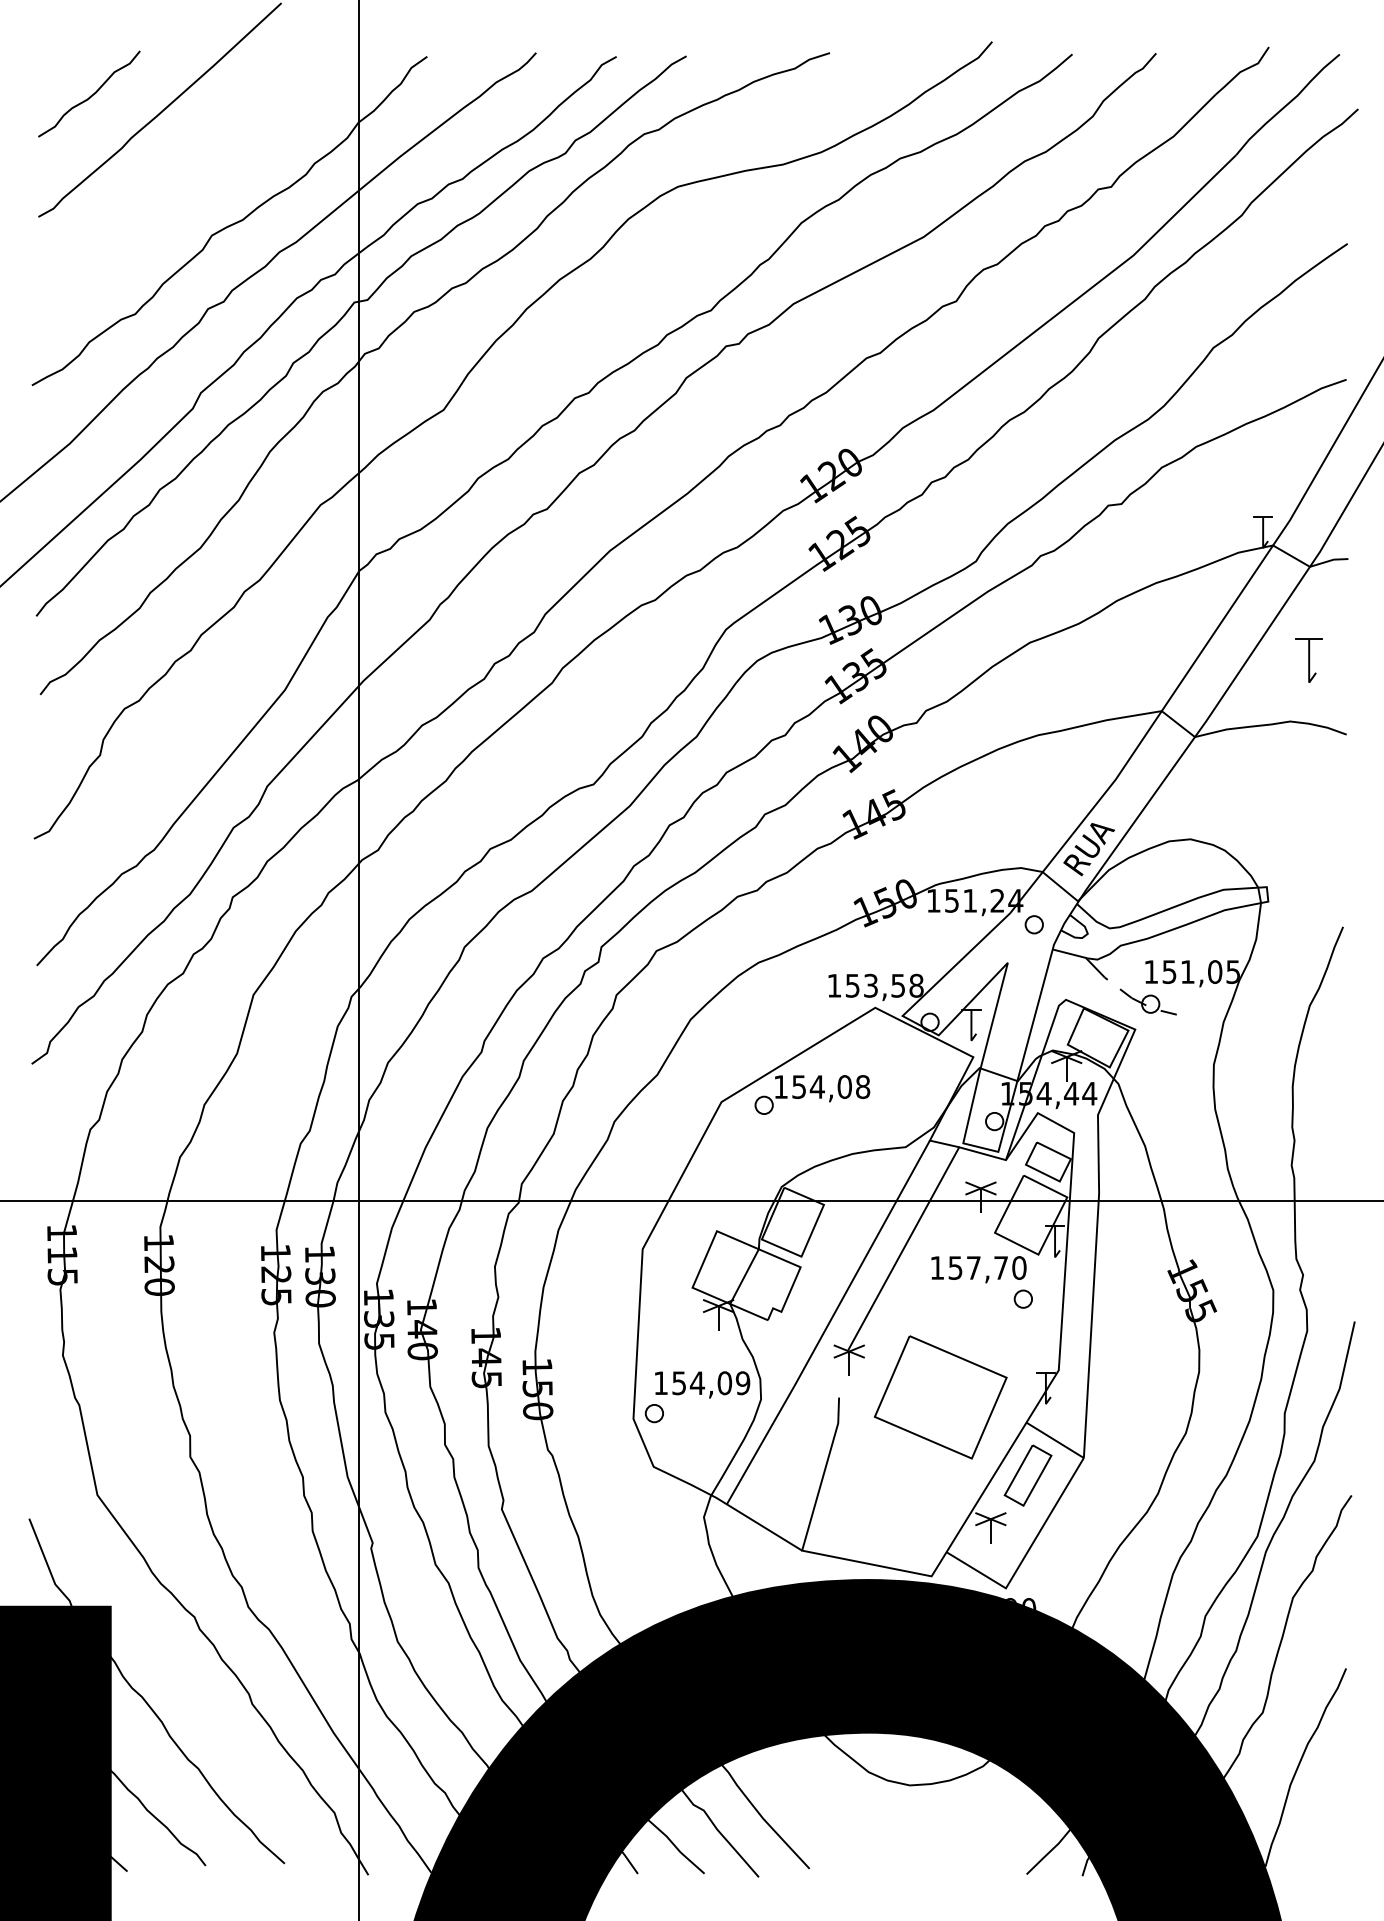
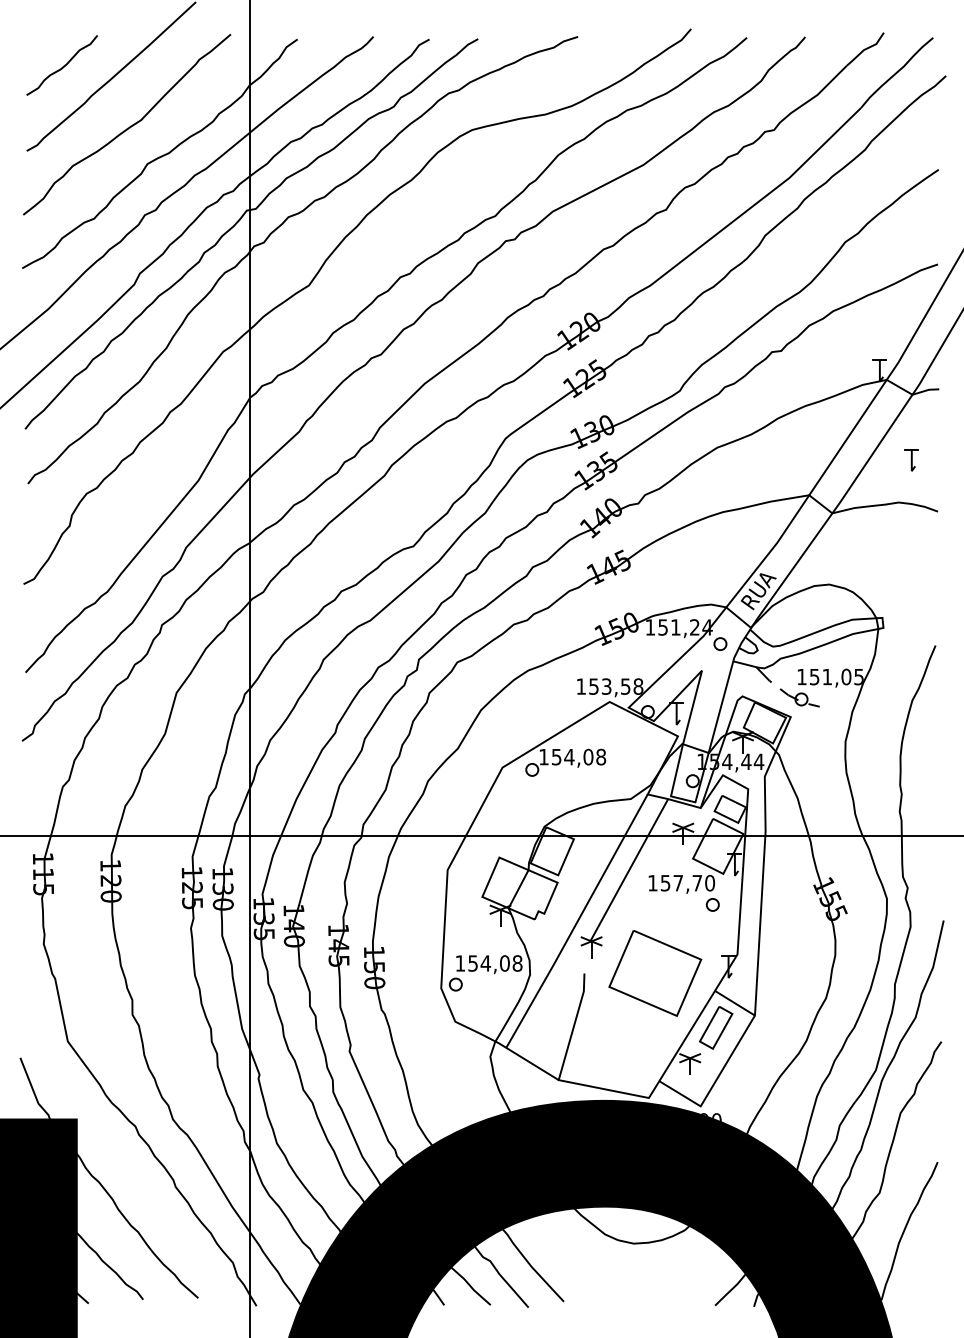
curve: (185, 181) -> (129, 126), added
part: (1308, 661) -> (911, 460), size x0.71
text: (742, 1383) -> (517, 963), 154,09 -> 154,08

